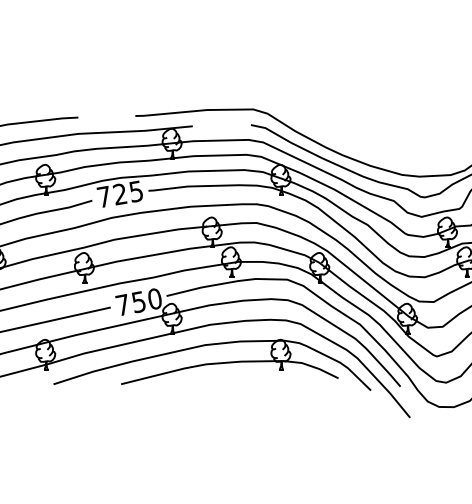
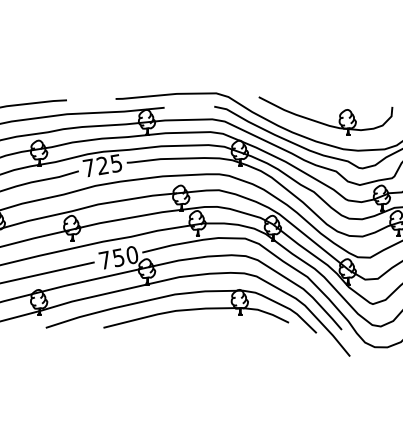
part: (377, 143) -> (322, 122), added

